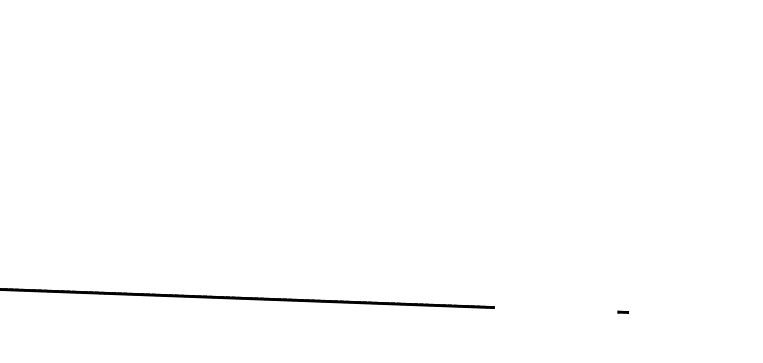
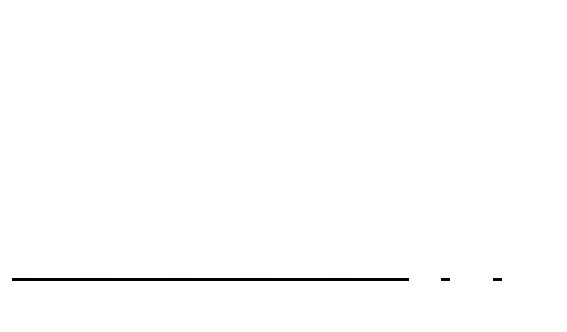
part: (548, 309) -> (445, 279), added

